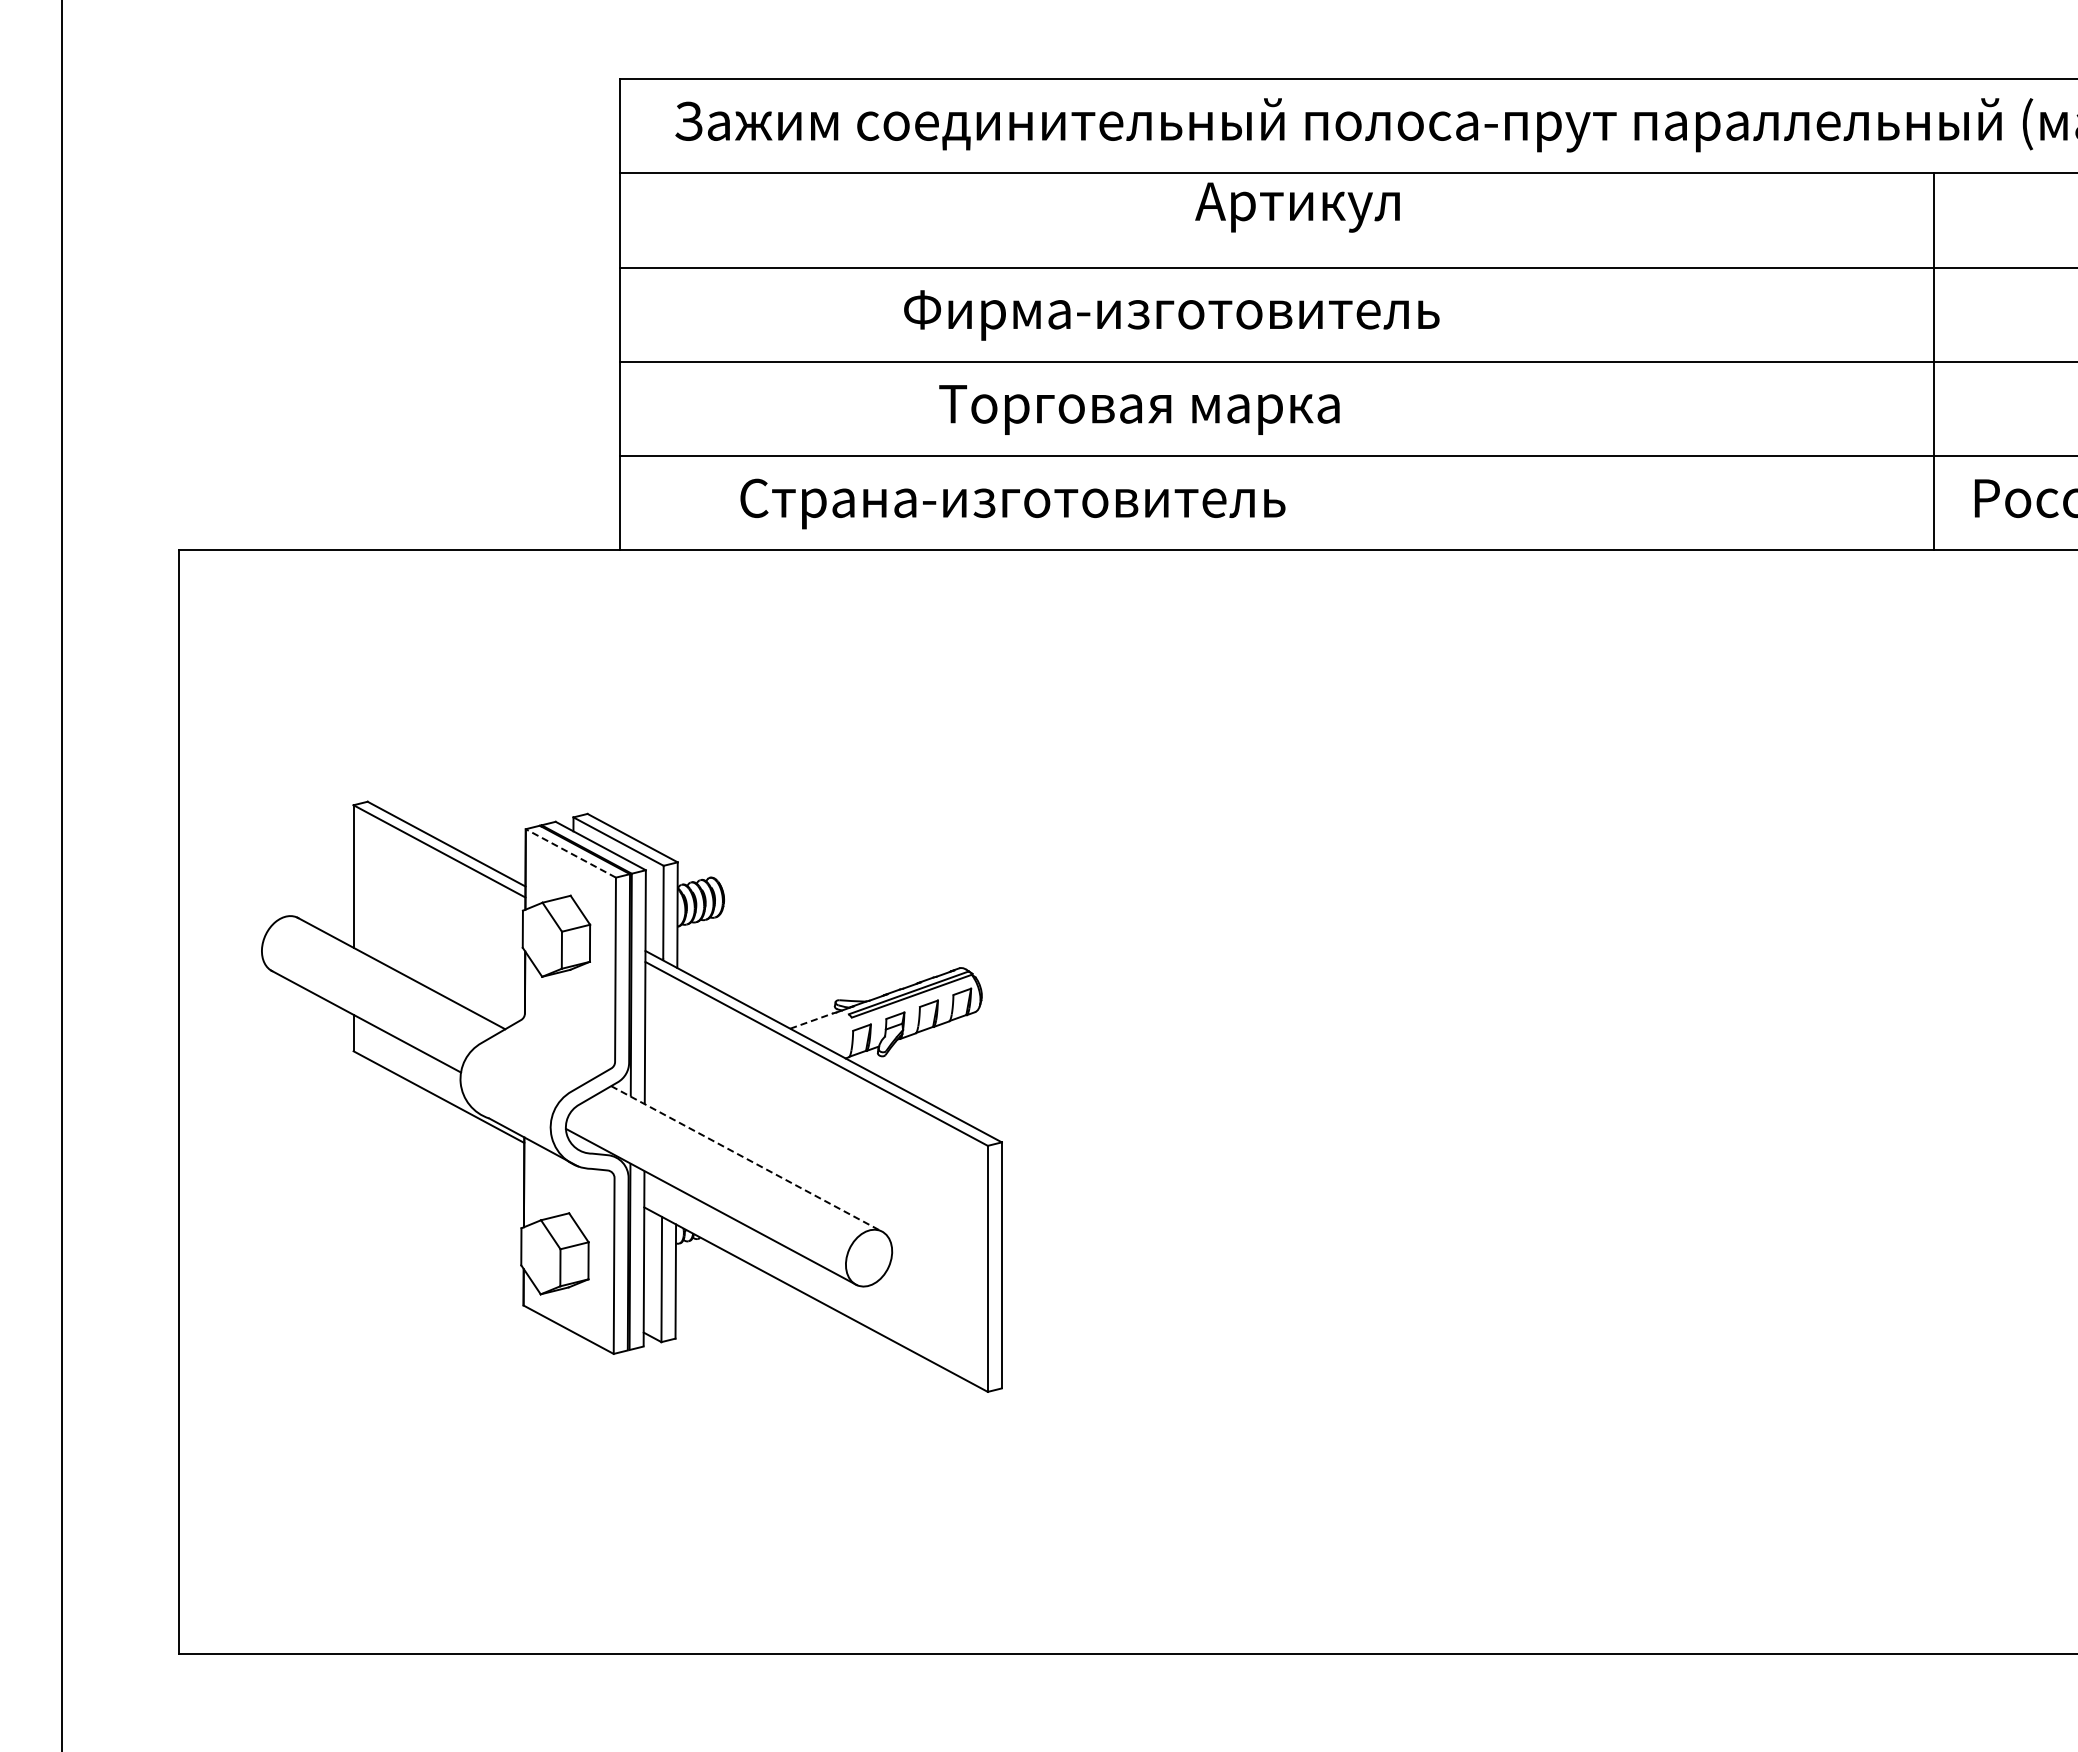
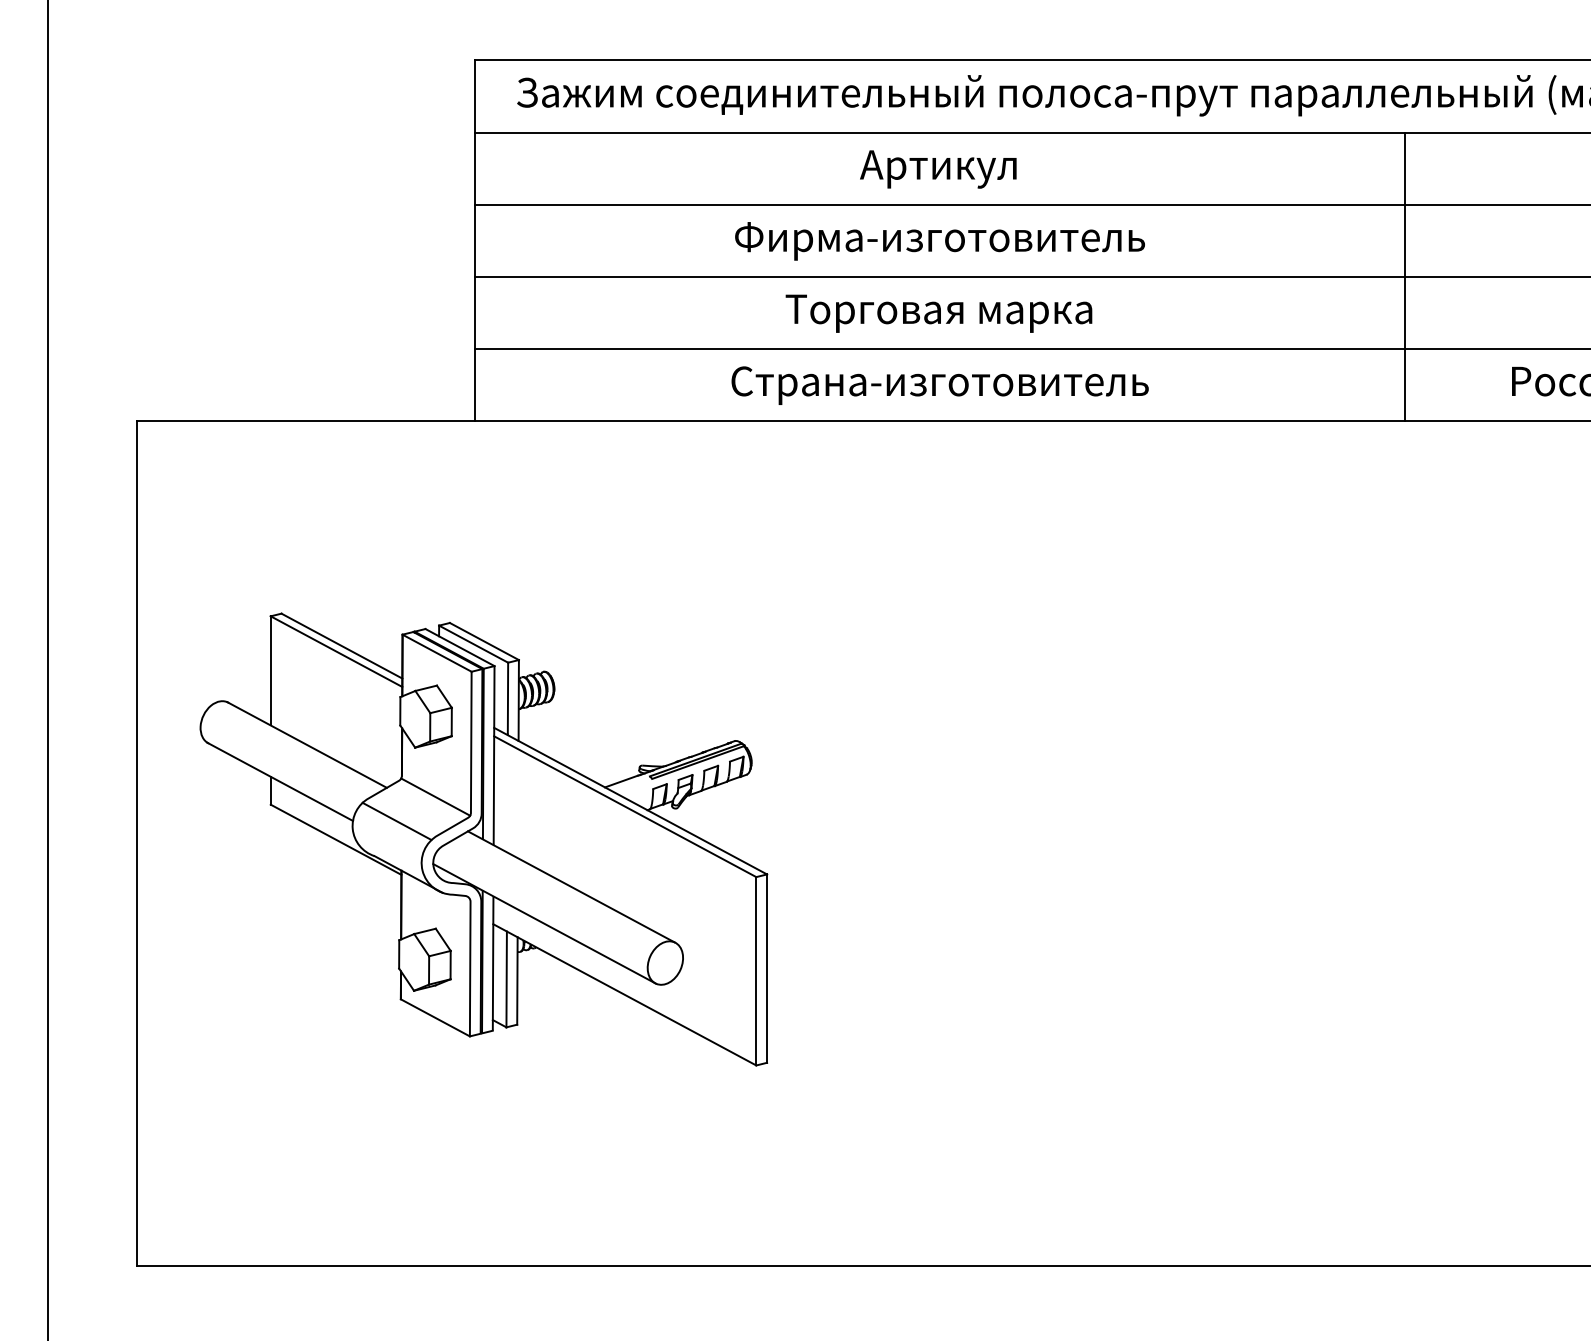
text: (1297, 207) -> (938, 169), moved
text: (1171, 315) -> (939, 241), moved
line: (1934, 361) -> (1405, 276), moved
text: (1139, 409) -> (939, 313), moved
text: (1012, 503) -> (939, 385), moved
line: (570, 853) -> (436, 653), dashed -> solid
line: (811, 1021) -> (621, 781), dashed -> solid
line: (569, 1041) -> (436, 797), added
line: (518, 1072) -> (397, 820), added
line: (746, 1158) -> (571, 886), dashed -> solid

